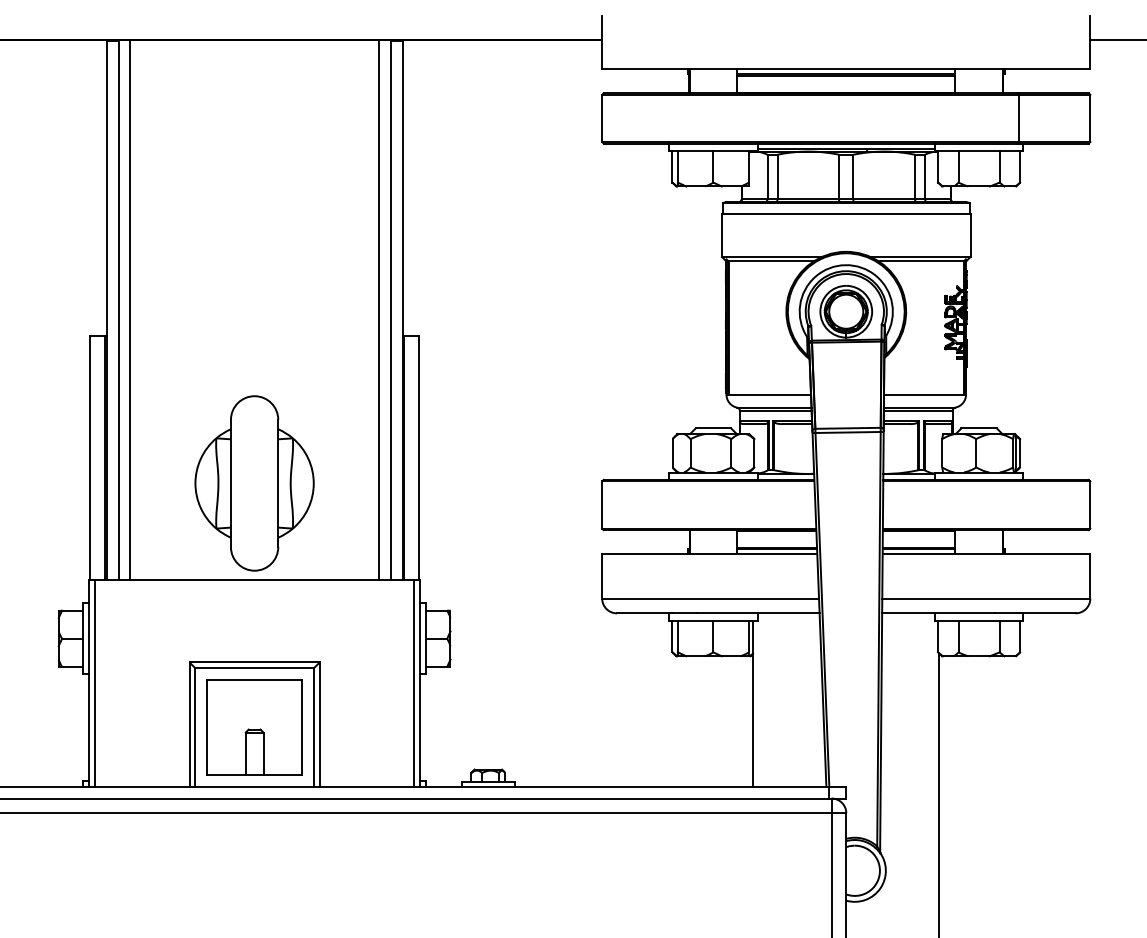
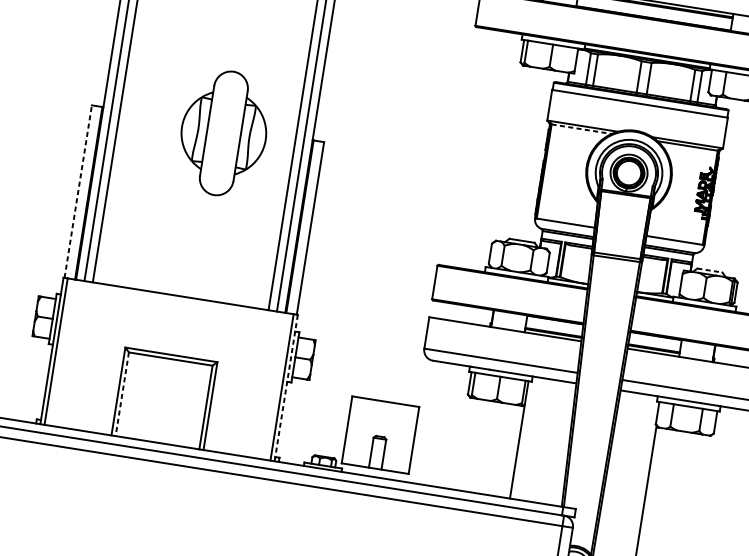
line: (771, 261) -> (581, 129), solid -> dashed
line: (979, 428) -> (710, 270), solid -> dashed
line: (90, 457) -> (78, 191), solid -> dashed
part: (254, 483) -> (223, 133), moved
line: (420, 683) -> (286, 388), solid -> dashed
part: (254, 727) -> (380, 435), moved
line: (195, 728) -> (122, 394), solid -> dashed

